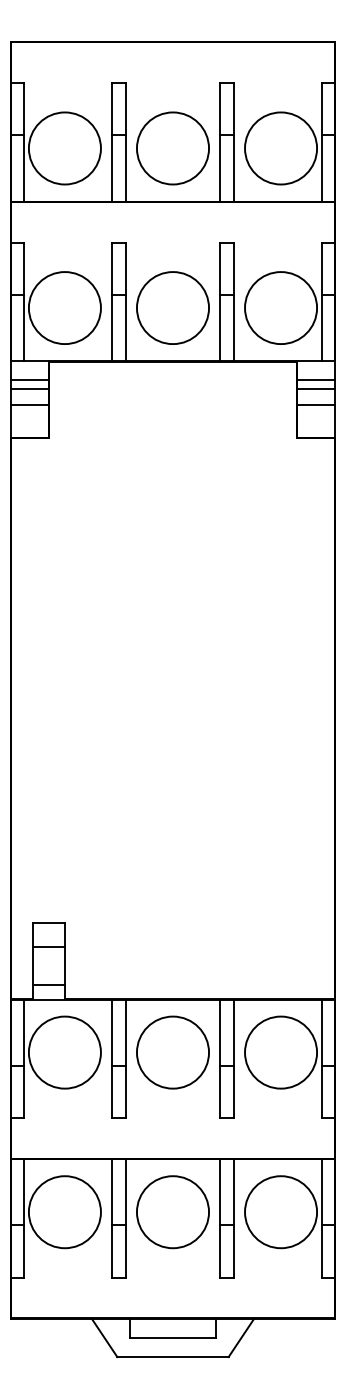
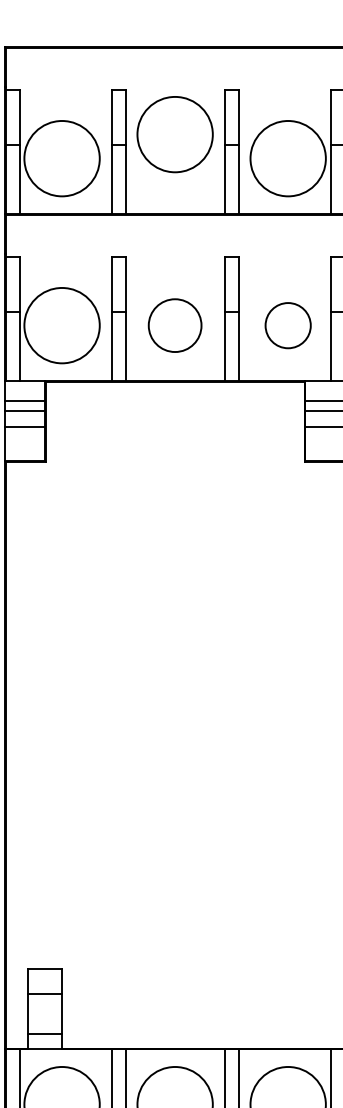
circle: (172, 148) -> (174, 134), moved
circle: (172, 307) -> (174, 325), size x0.7
circle: (281, 308) -> (288, 326), size x0.6

